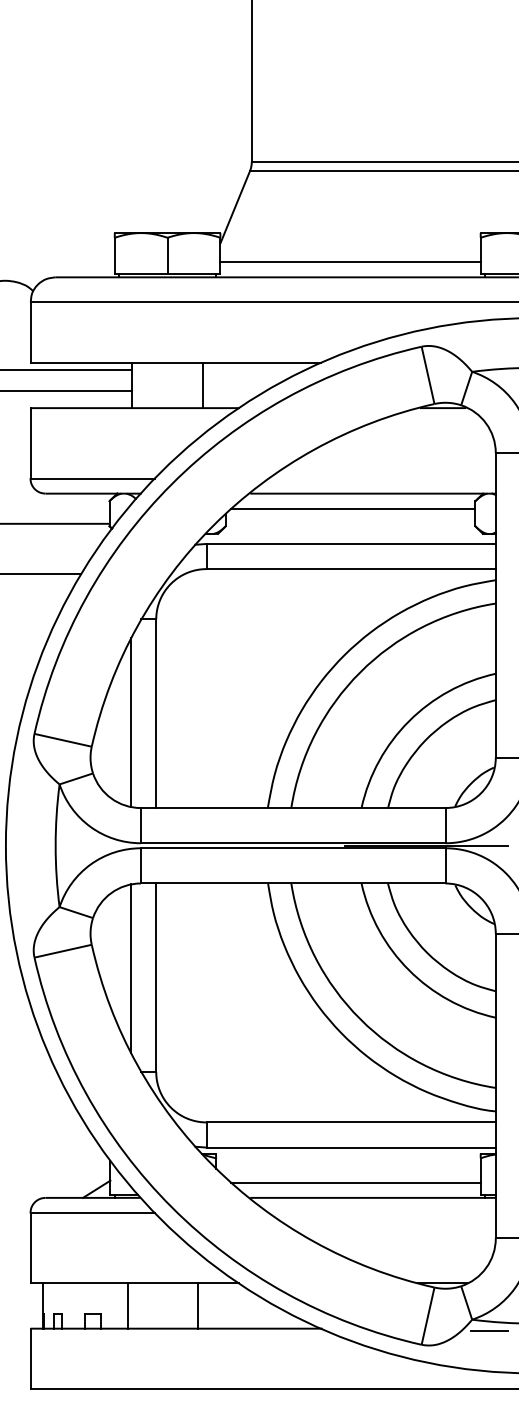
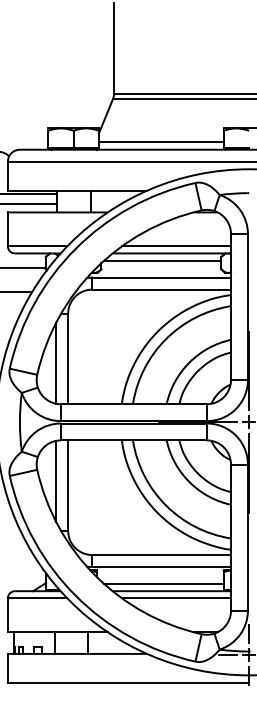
line: (382, 479) -> (176, 246), added
line: (382, 1213) -> (176, 598), added

